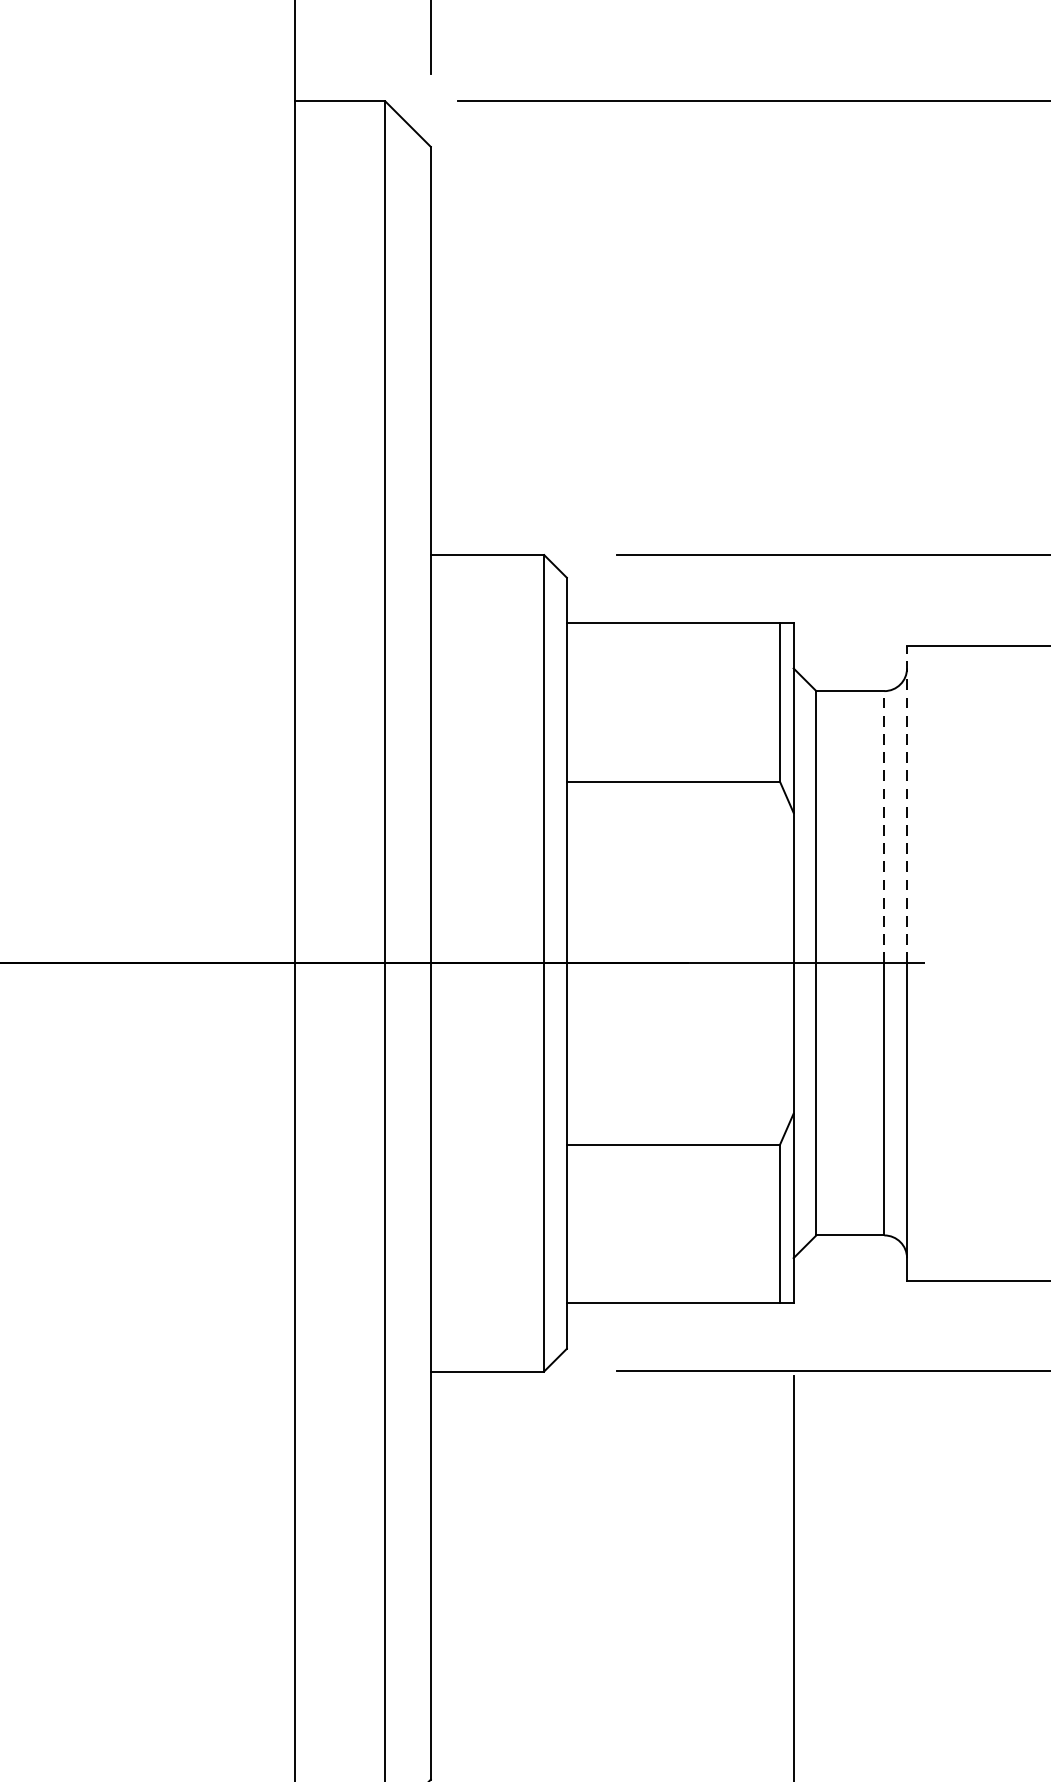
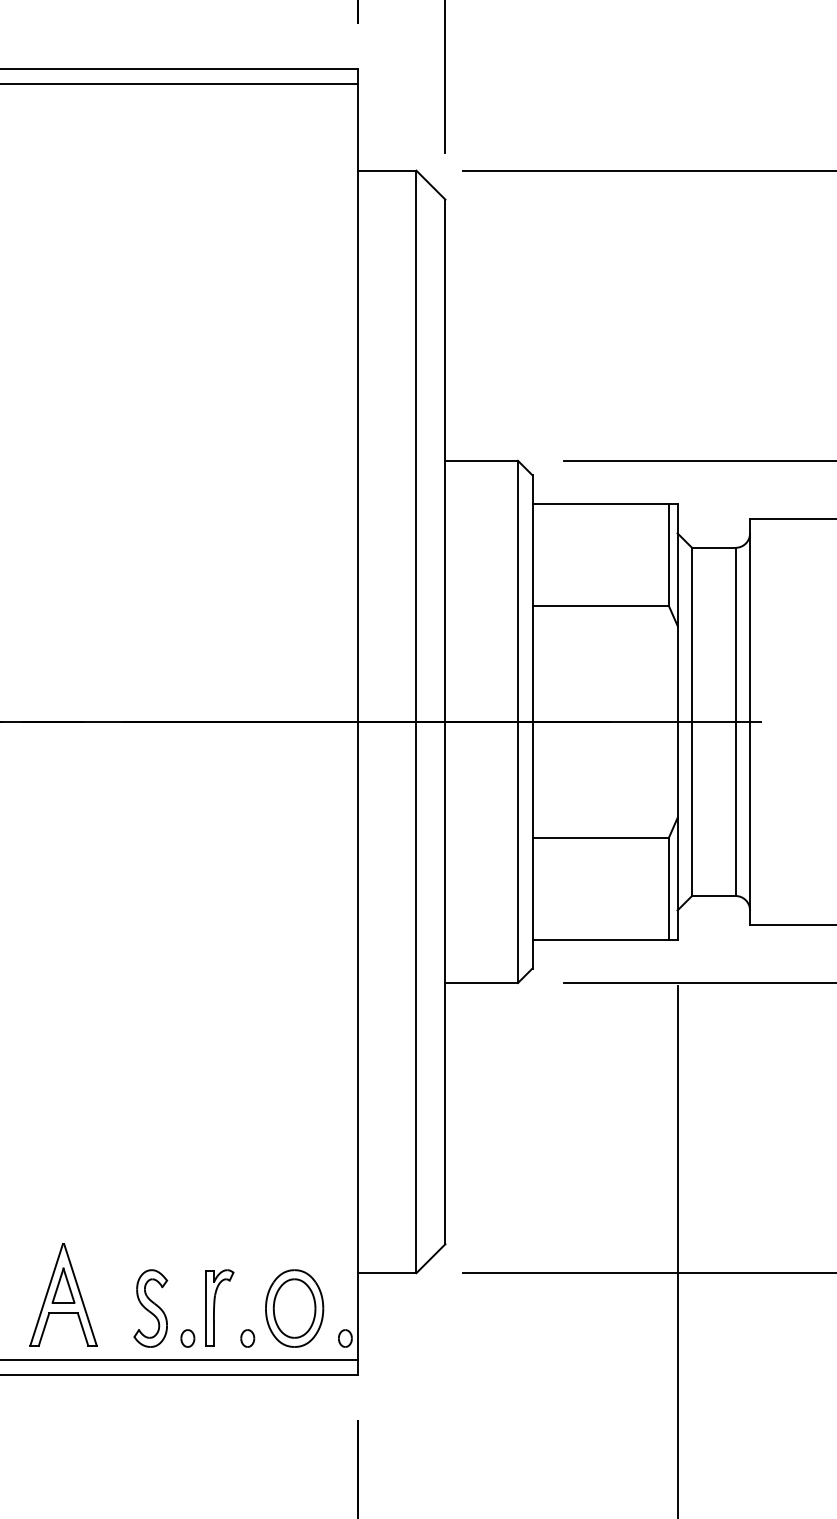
line: (907, 804) -> (750, 620), dashed -> solid
line: (884, 826) -> (735, 634), dashed -> solid

